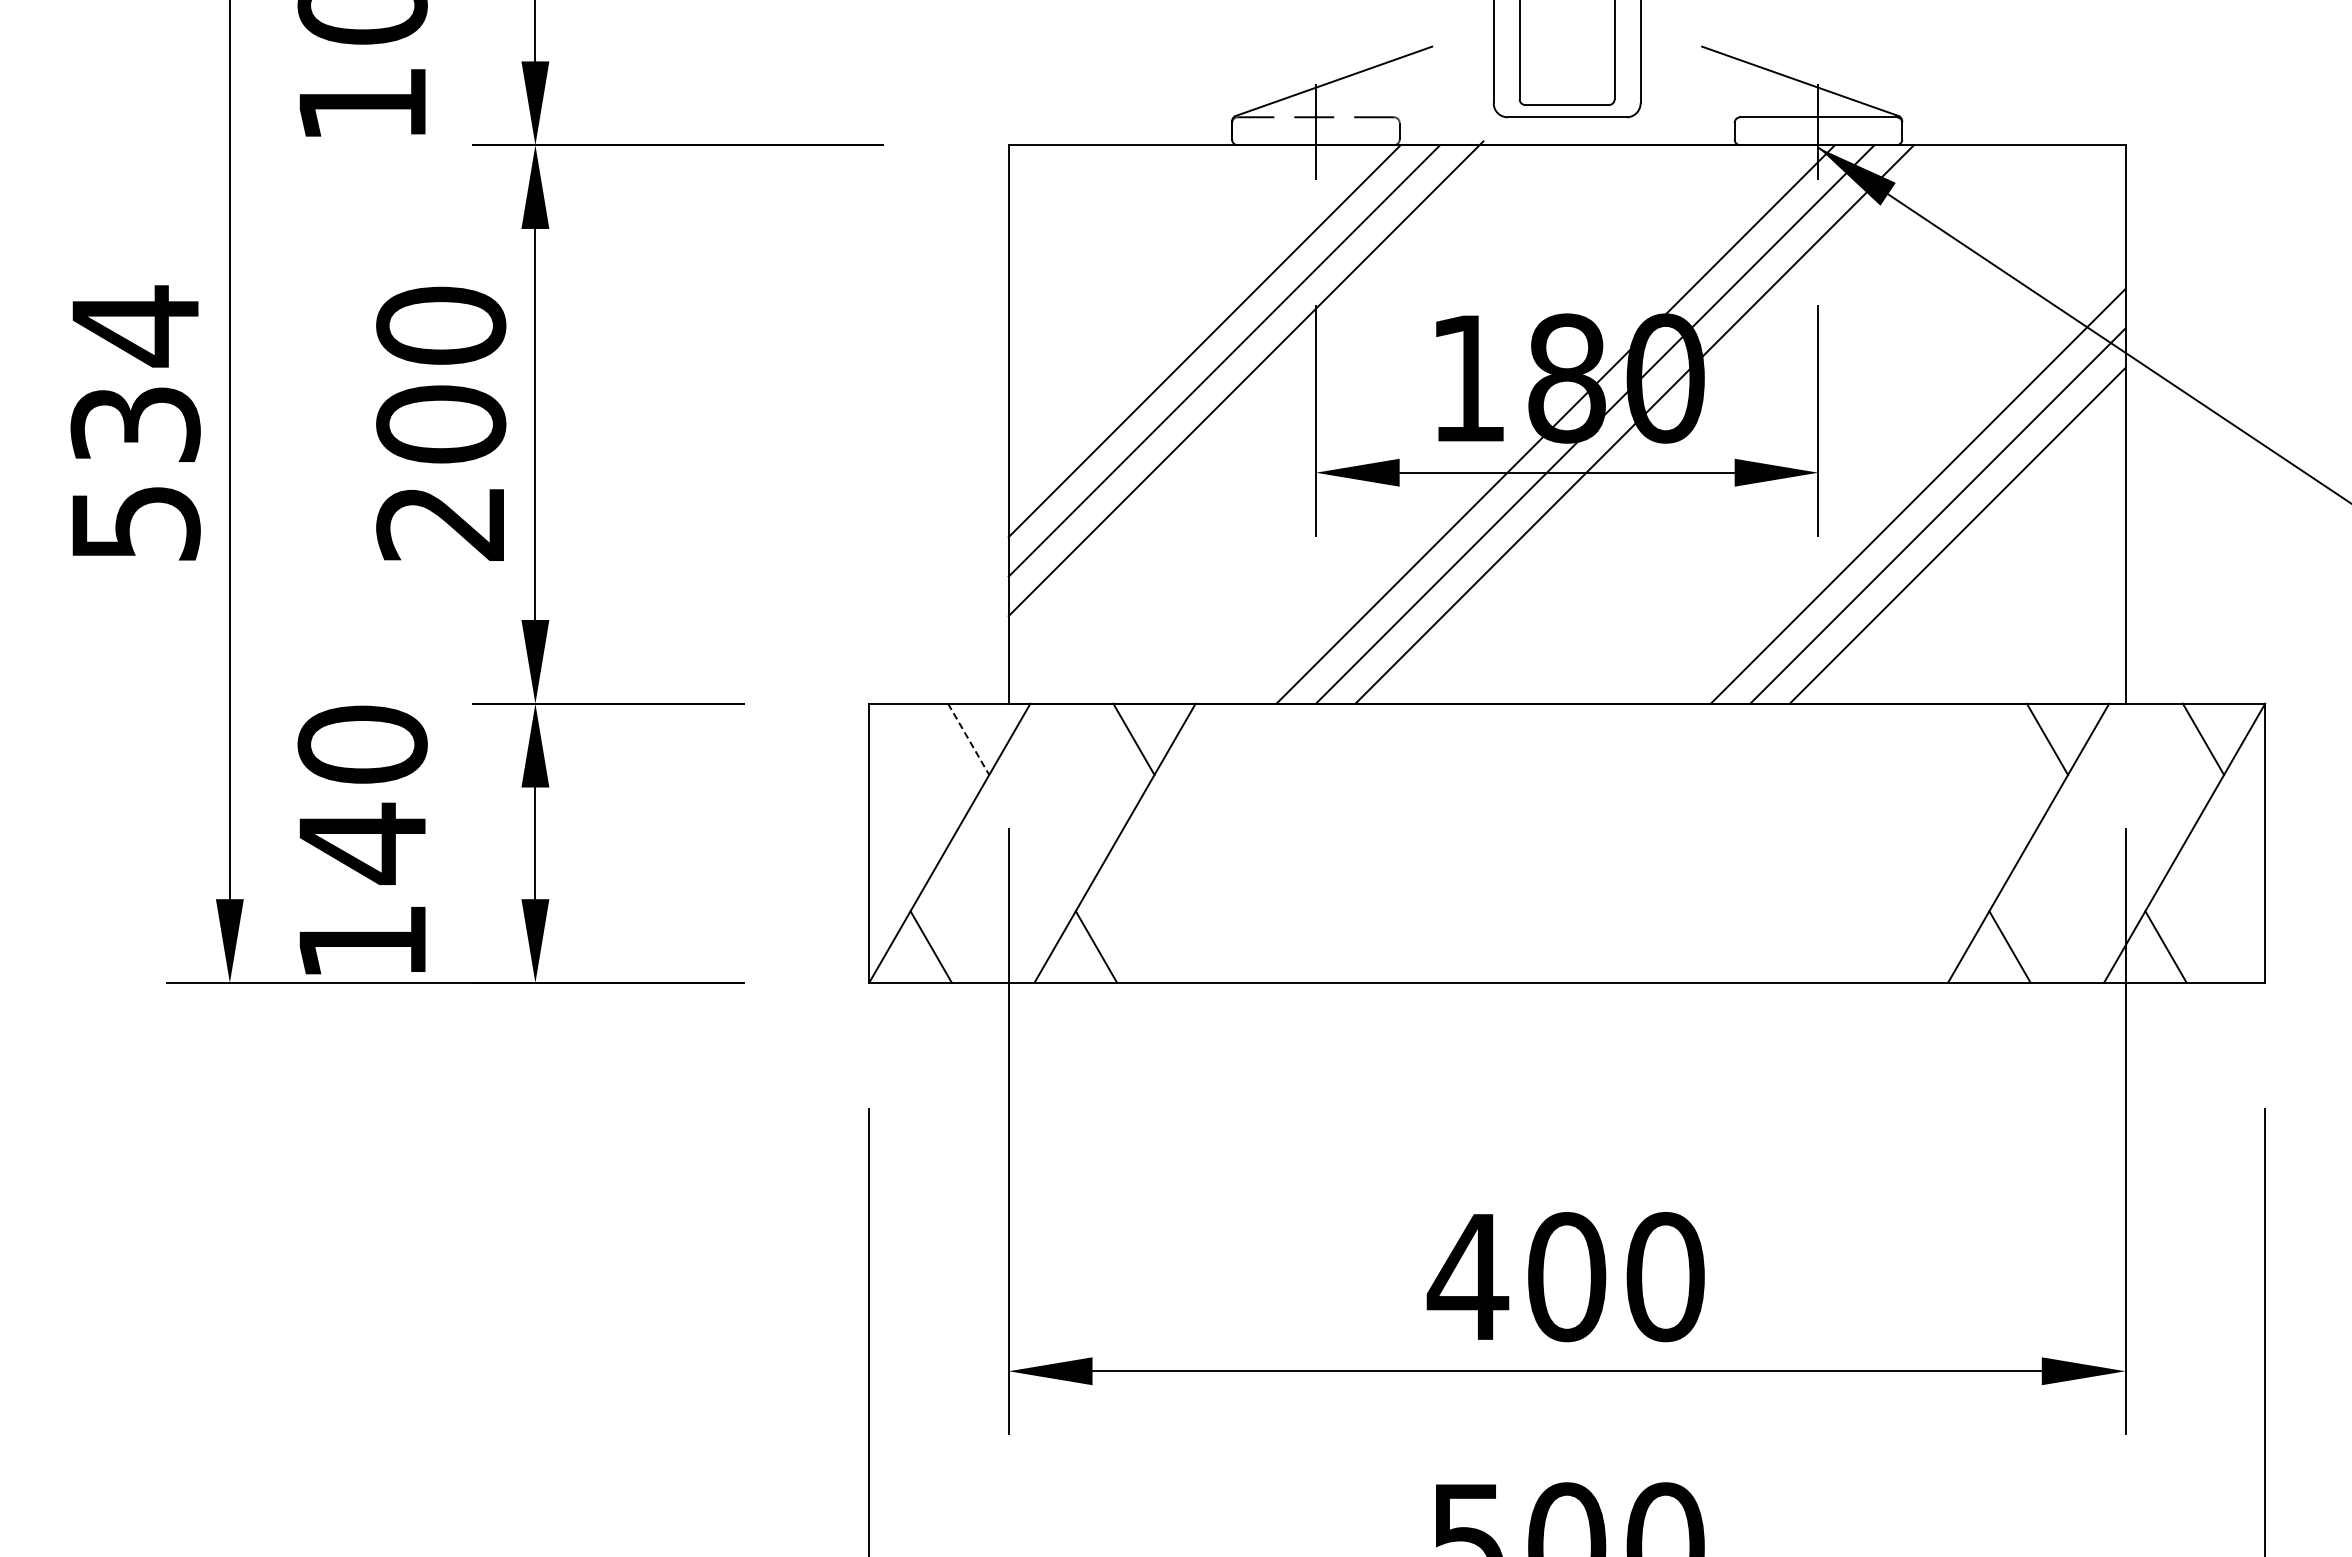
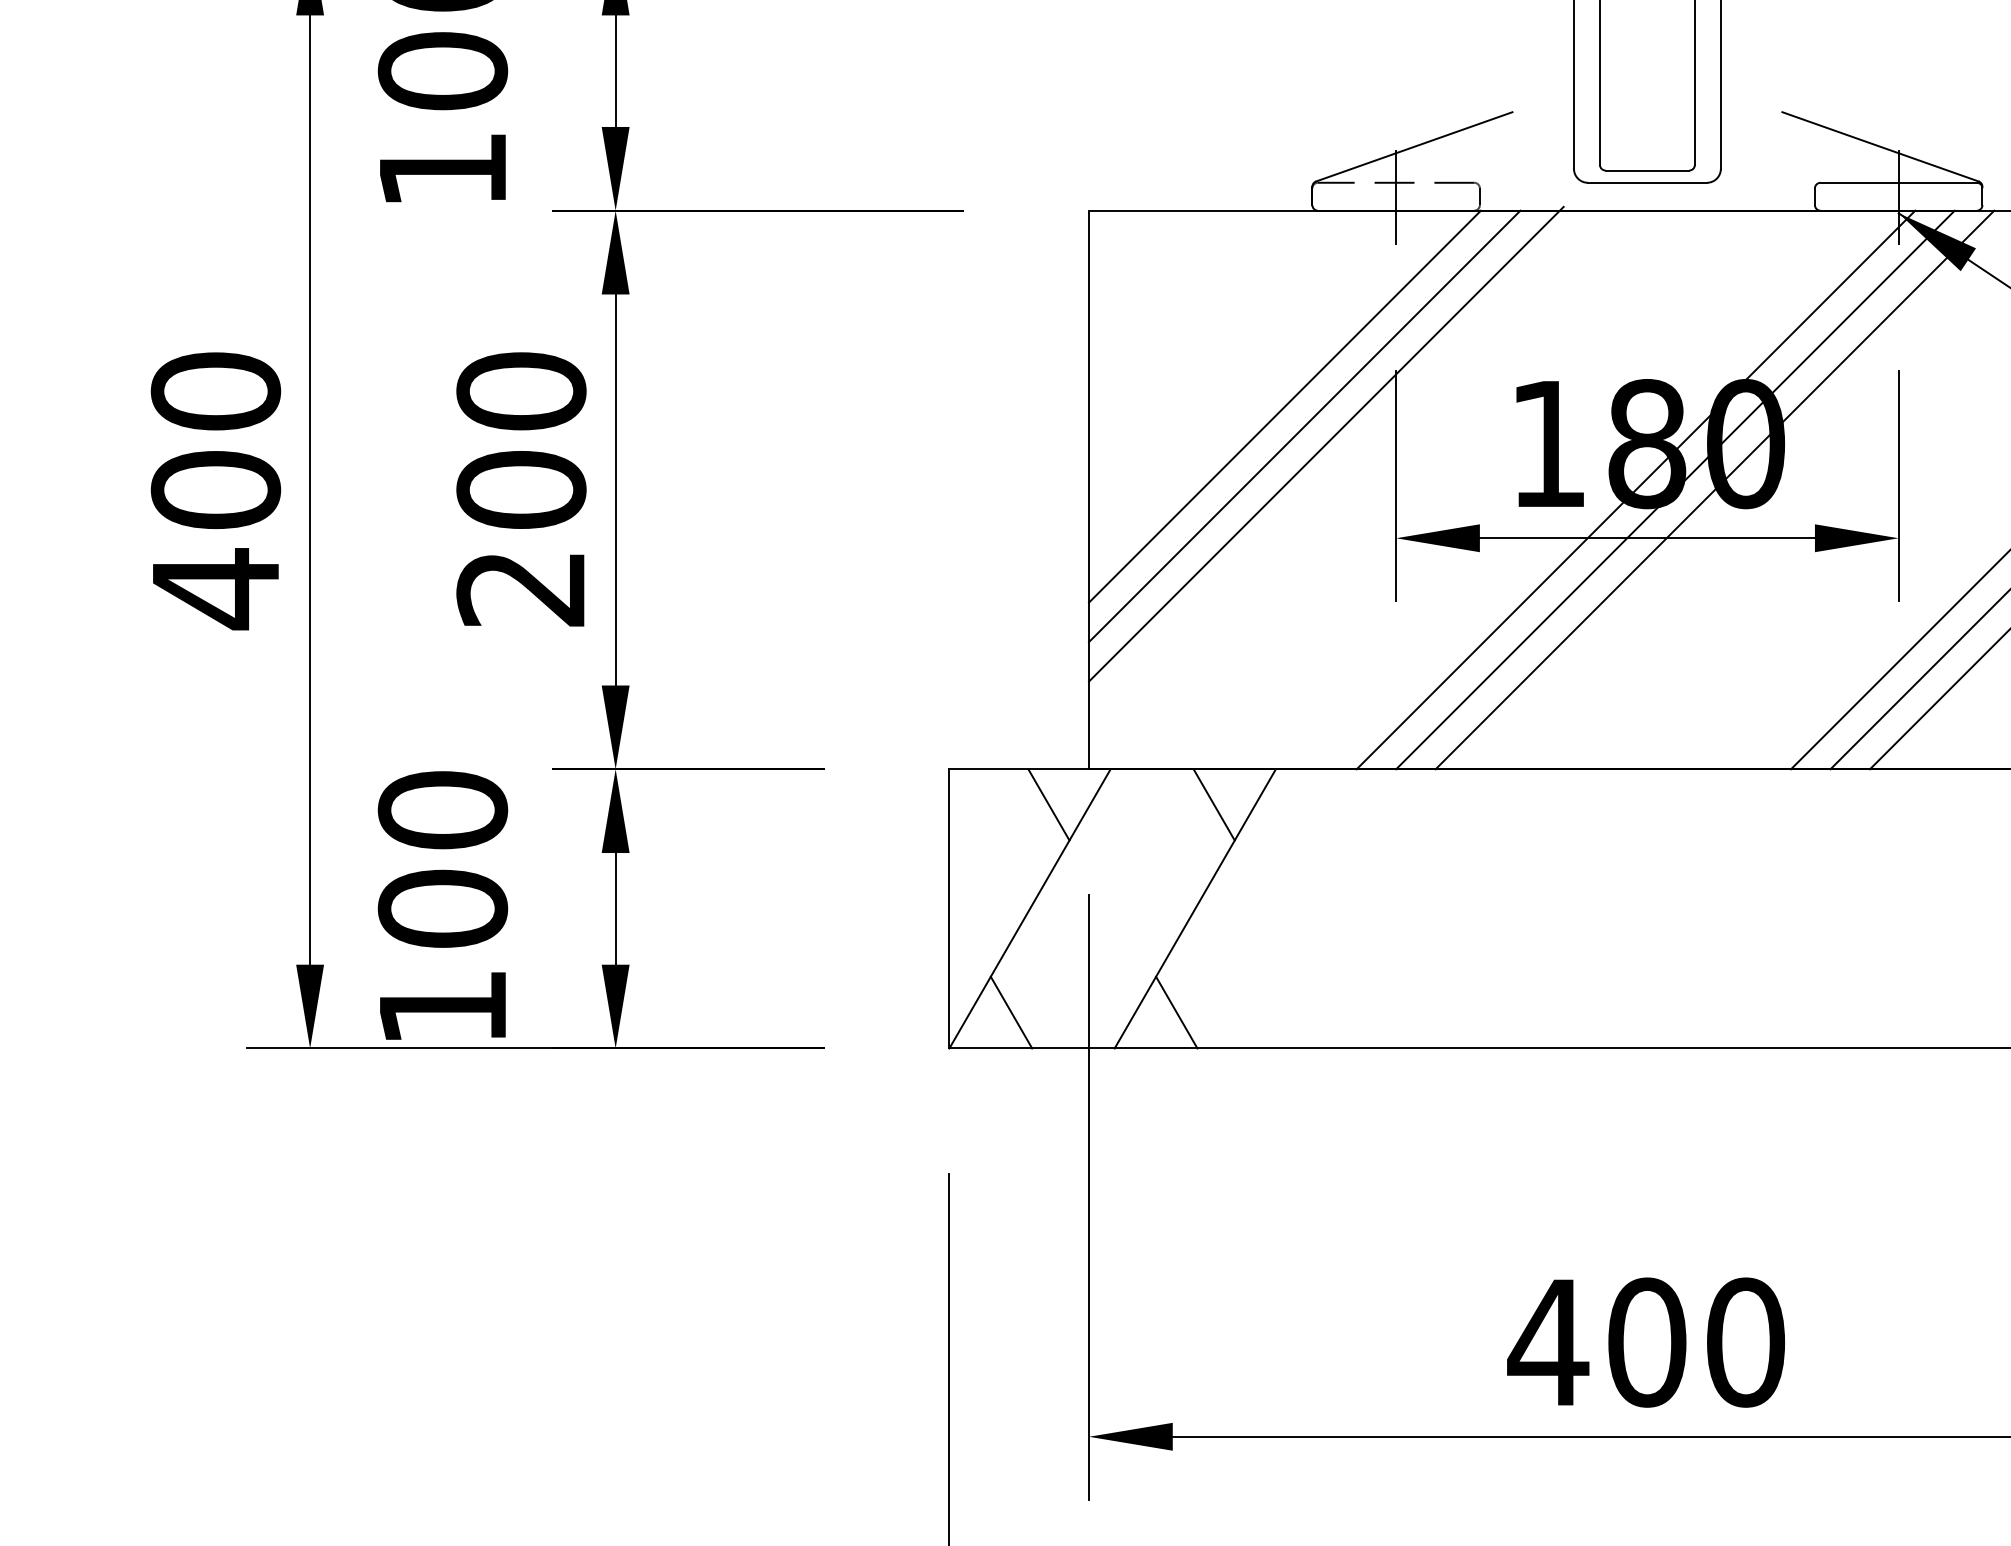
text: (135, 424) -> (215, 490), 534 -> 400
line: (968, 739) -> (1048, 805), dashed -> solid
text: (362, 843) -> (442, 909), 140 -> 100

